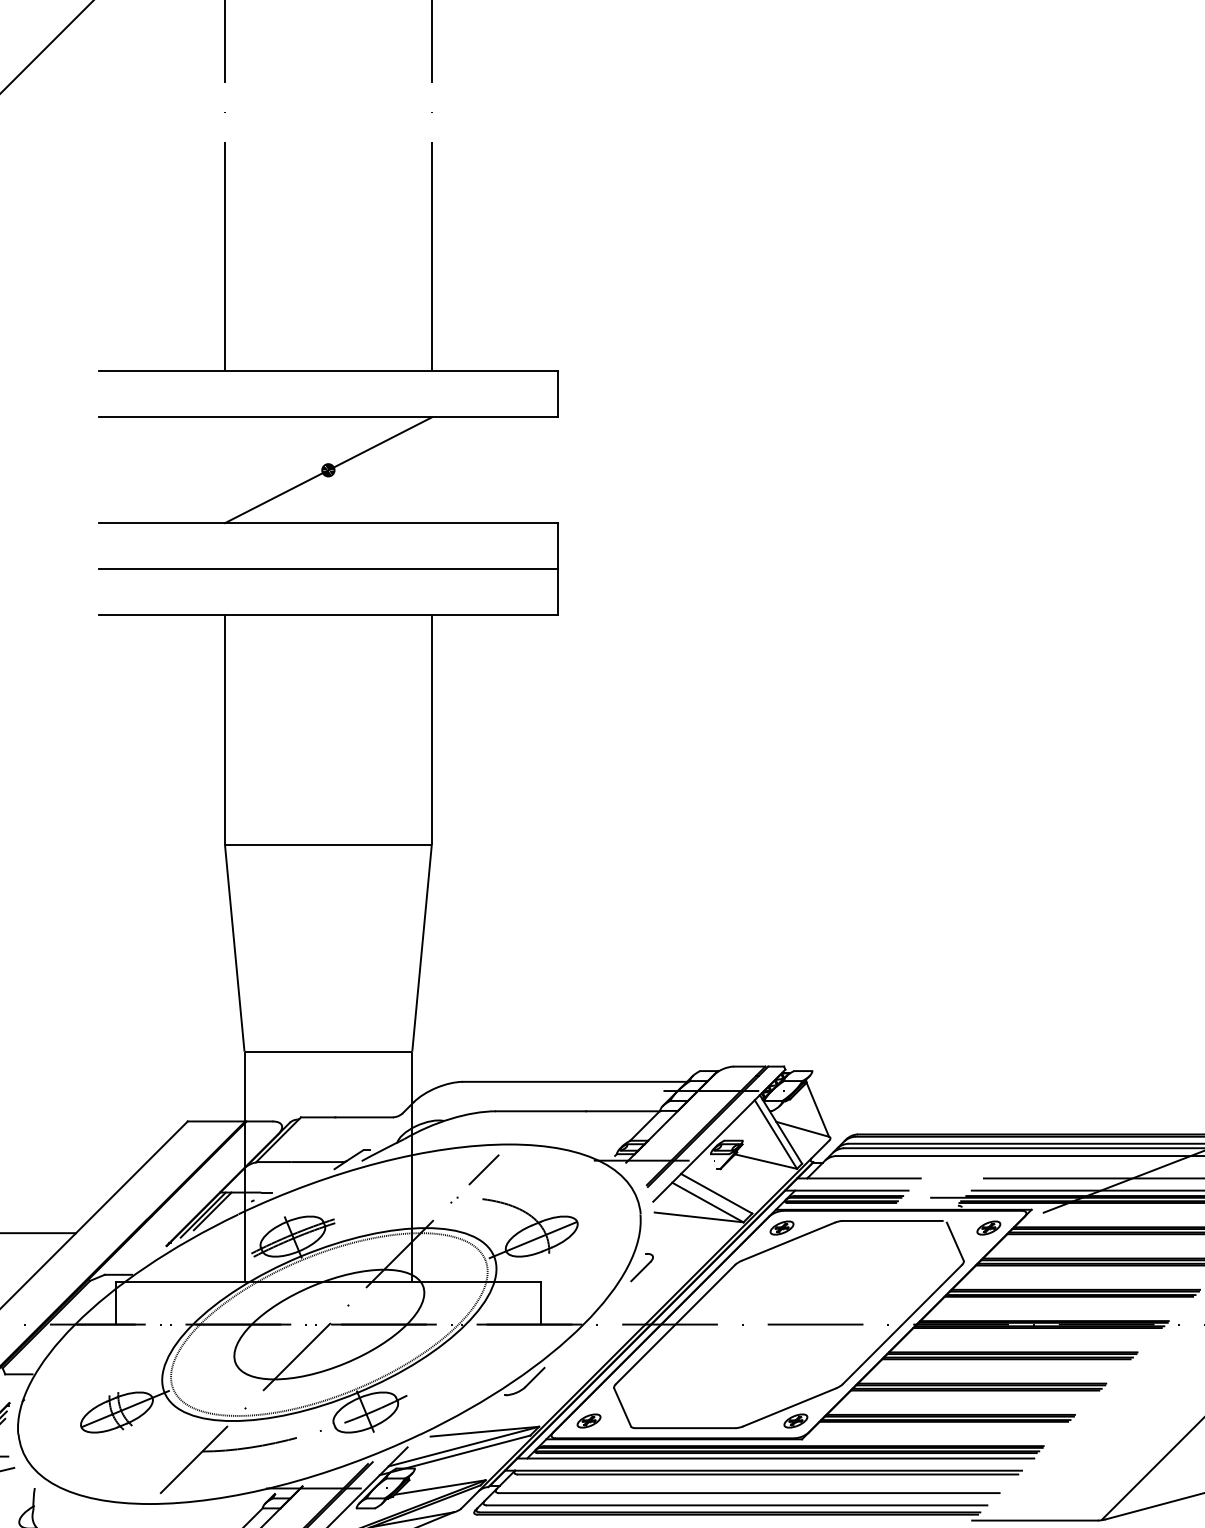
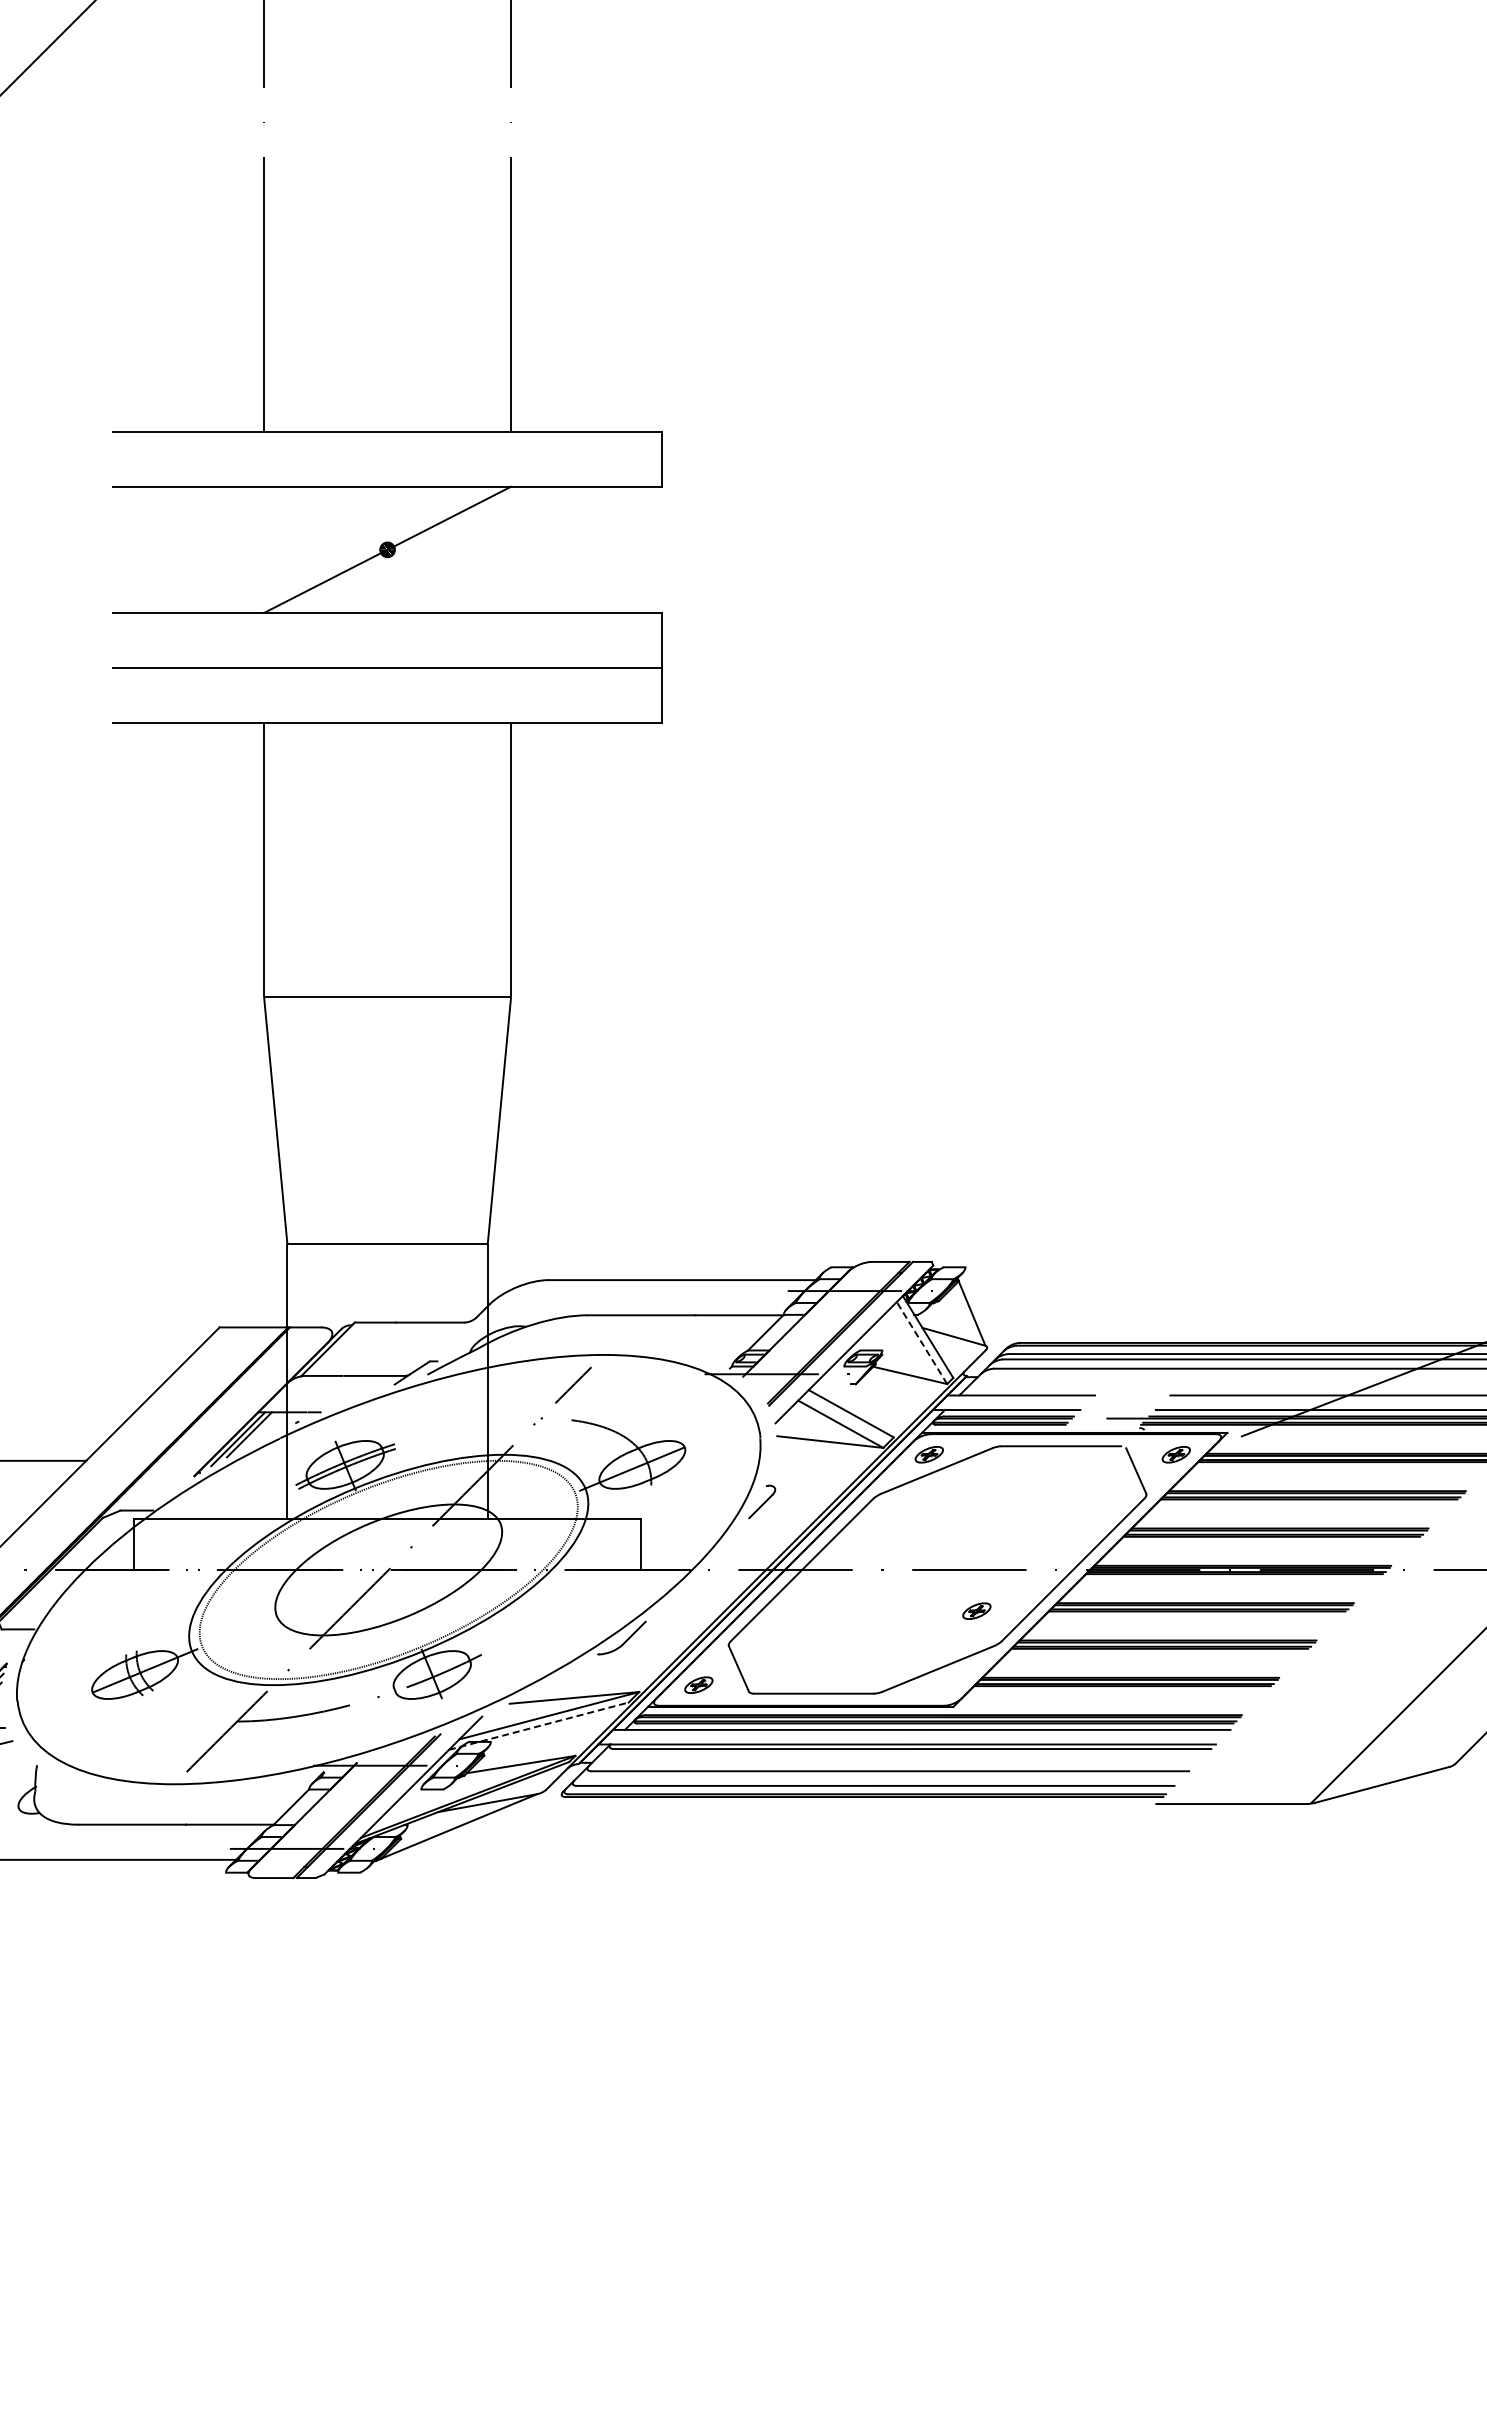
line: (775, 1134) -> (921, 1342), solid -> dashed
part: (795, 1420) -> (976, 1610), moved
line: (454, 1455) -> (538, 1726), solid -> dashed

